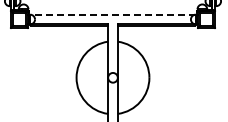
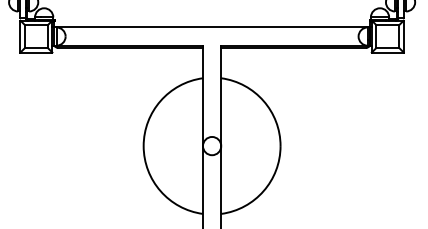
line: (112, 14) -> (211, 27), dashed -> solid

